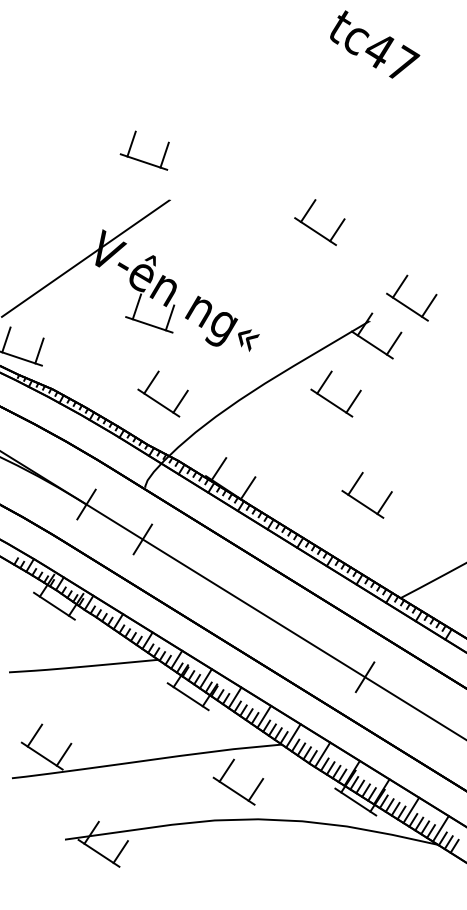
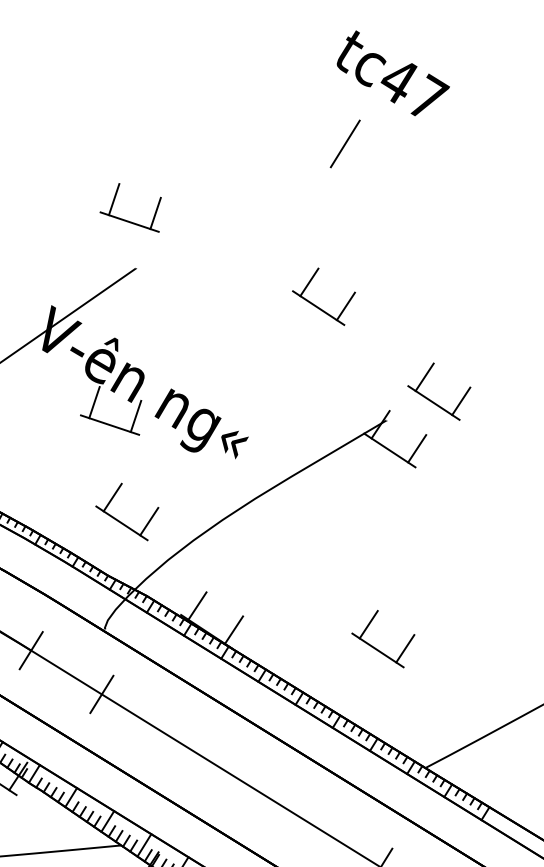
line: (336, 100) -> (344, 143), added
part: (140, 159) -> (125, 218), moved
part: (331, 401) -> (338, 521), removed

